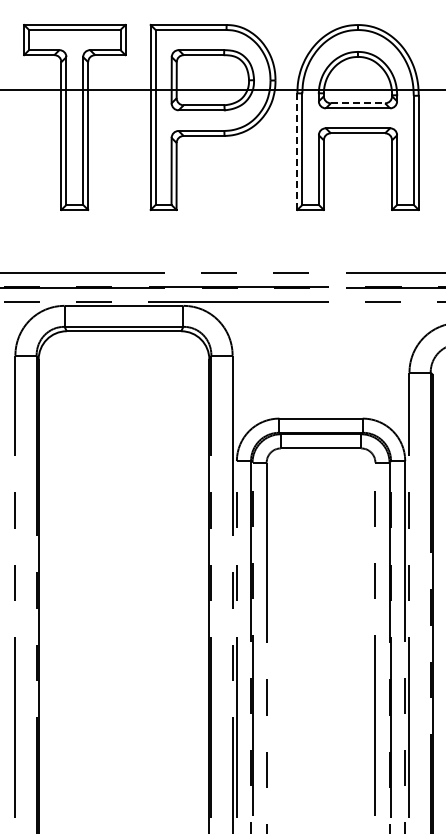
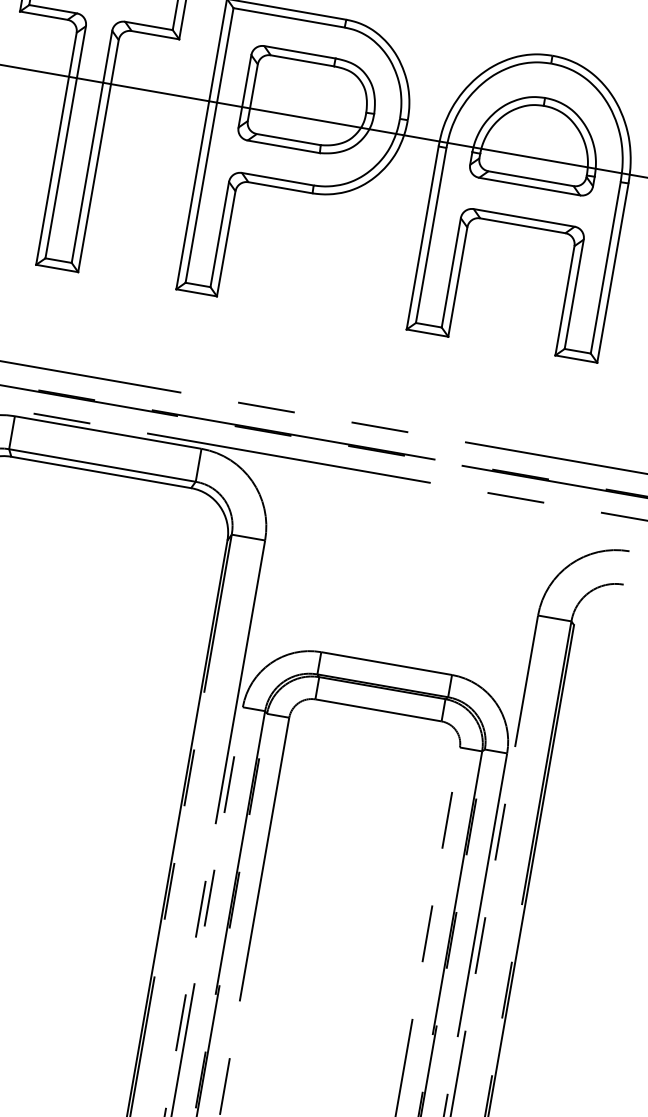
line: (358, 103) -> (531, 179), dashed -> solid
line: (297, 151) -> (422, 237), dashed -> solid

